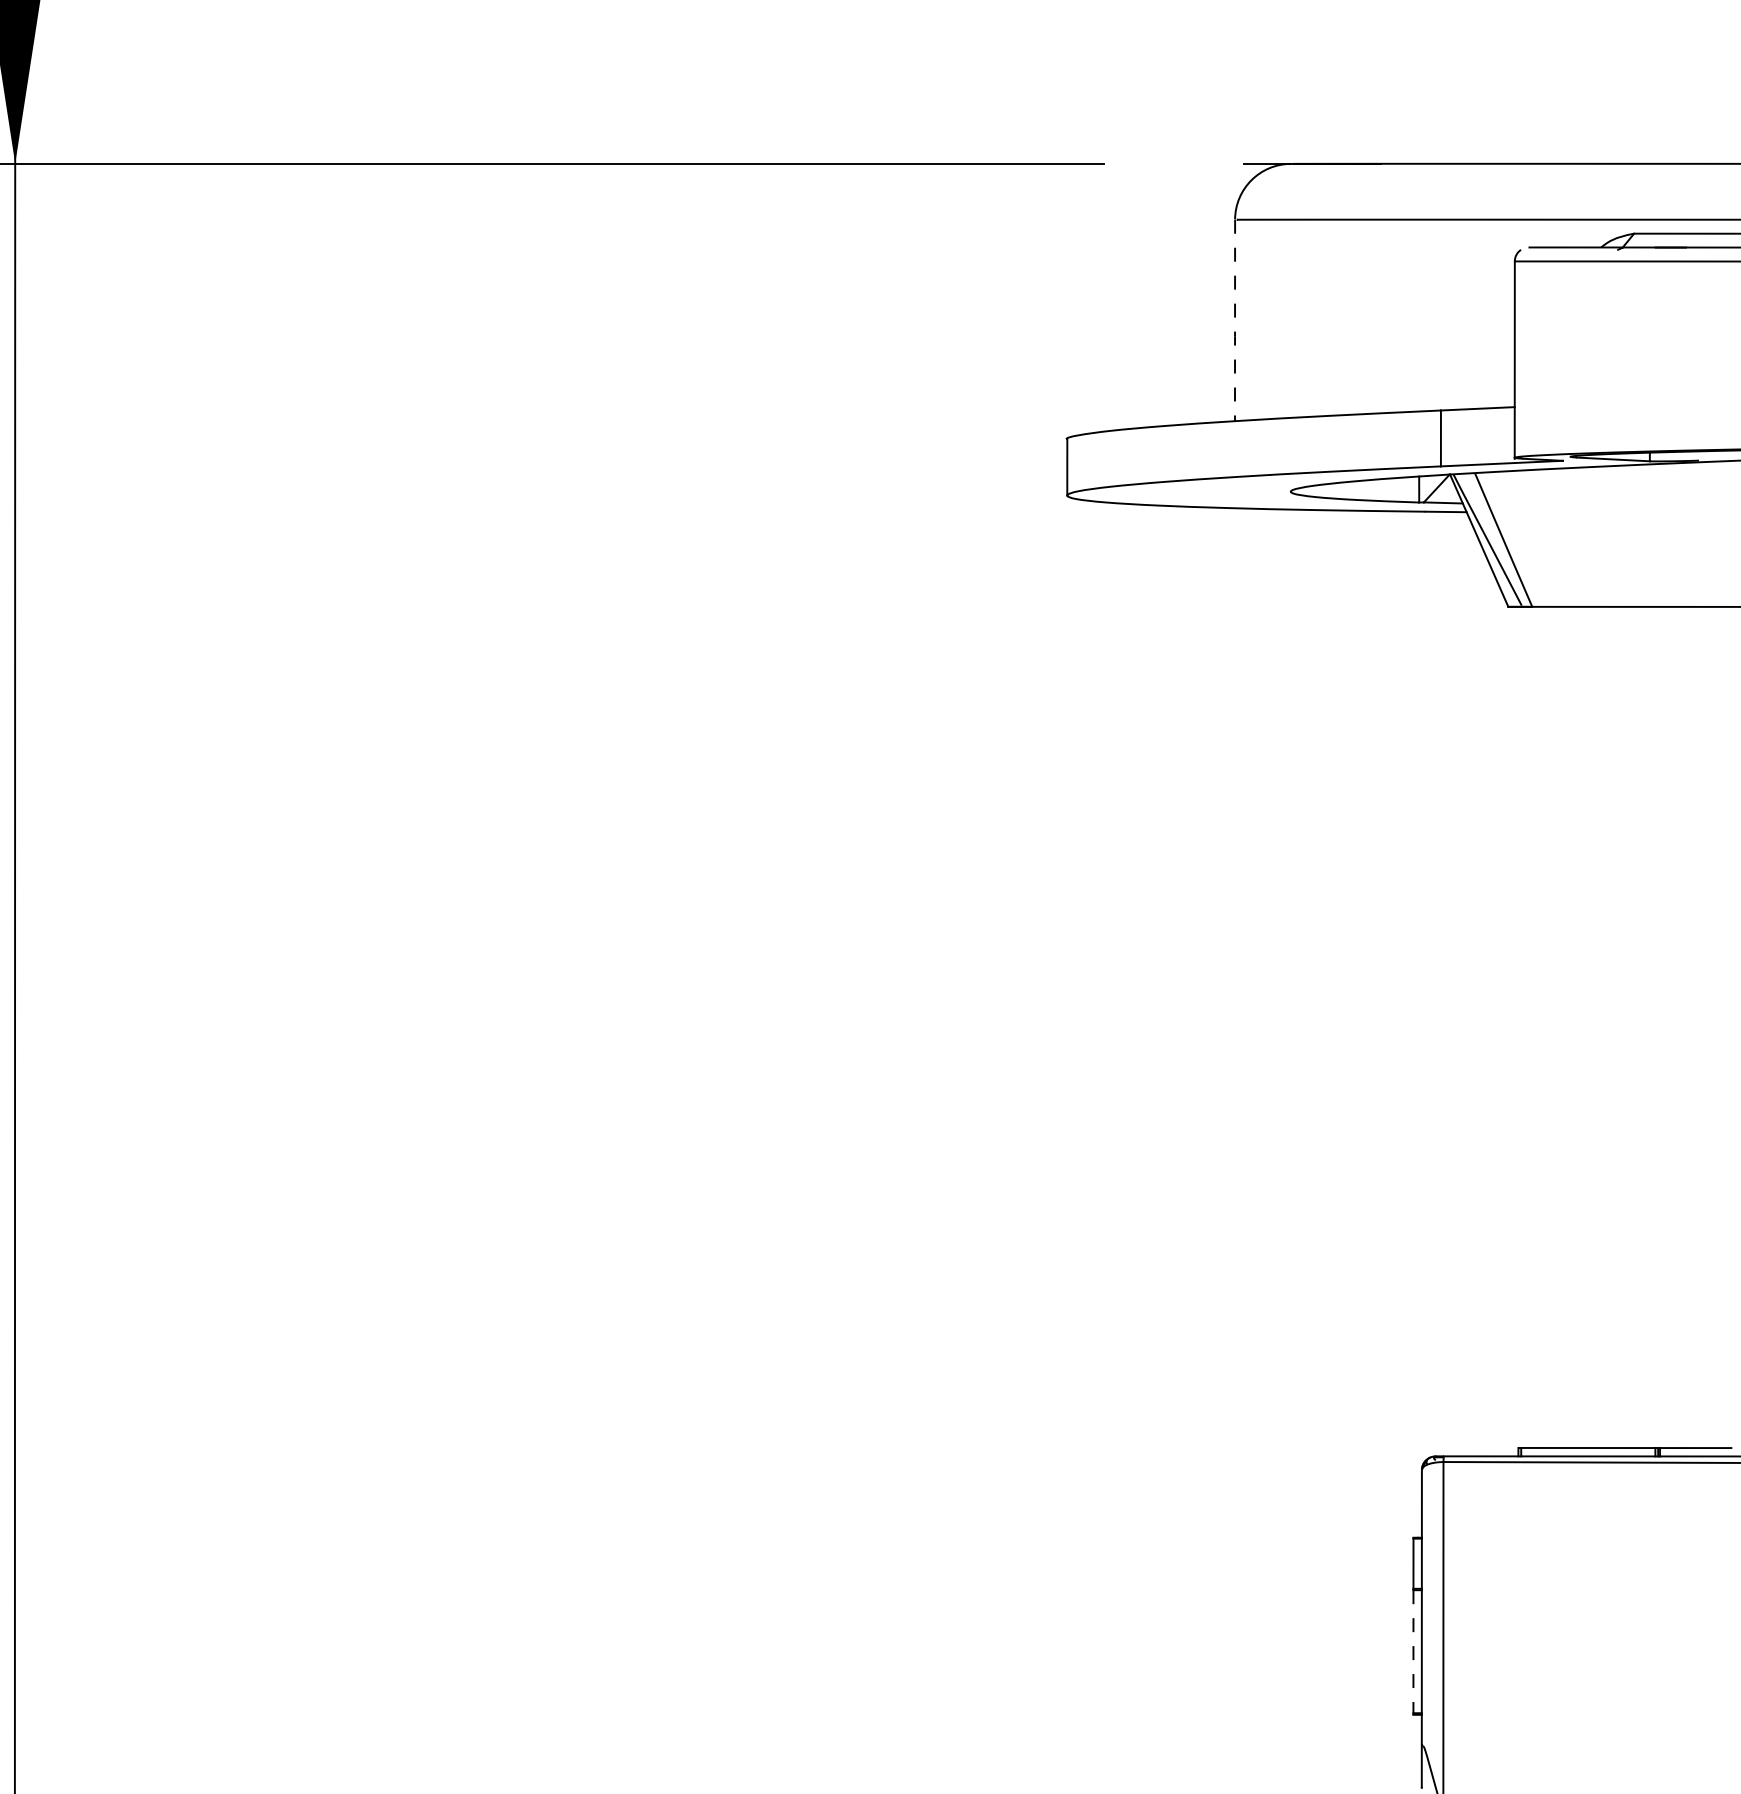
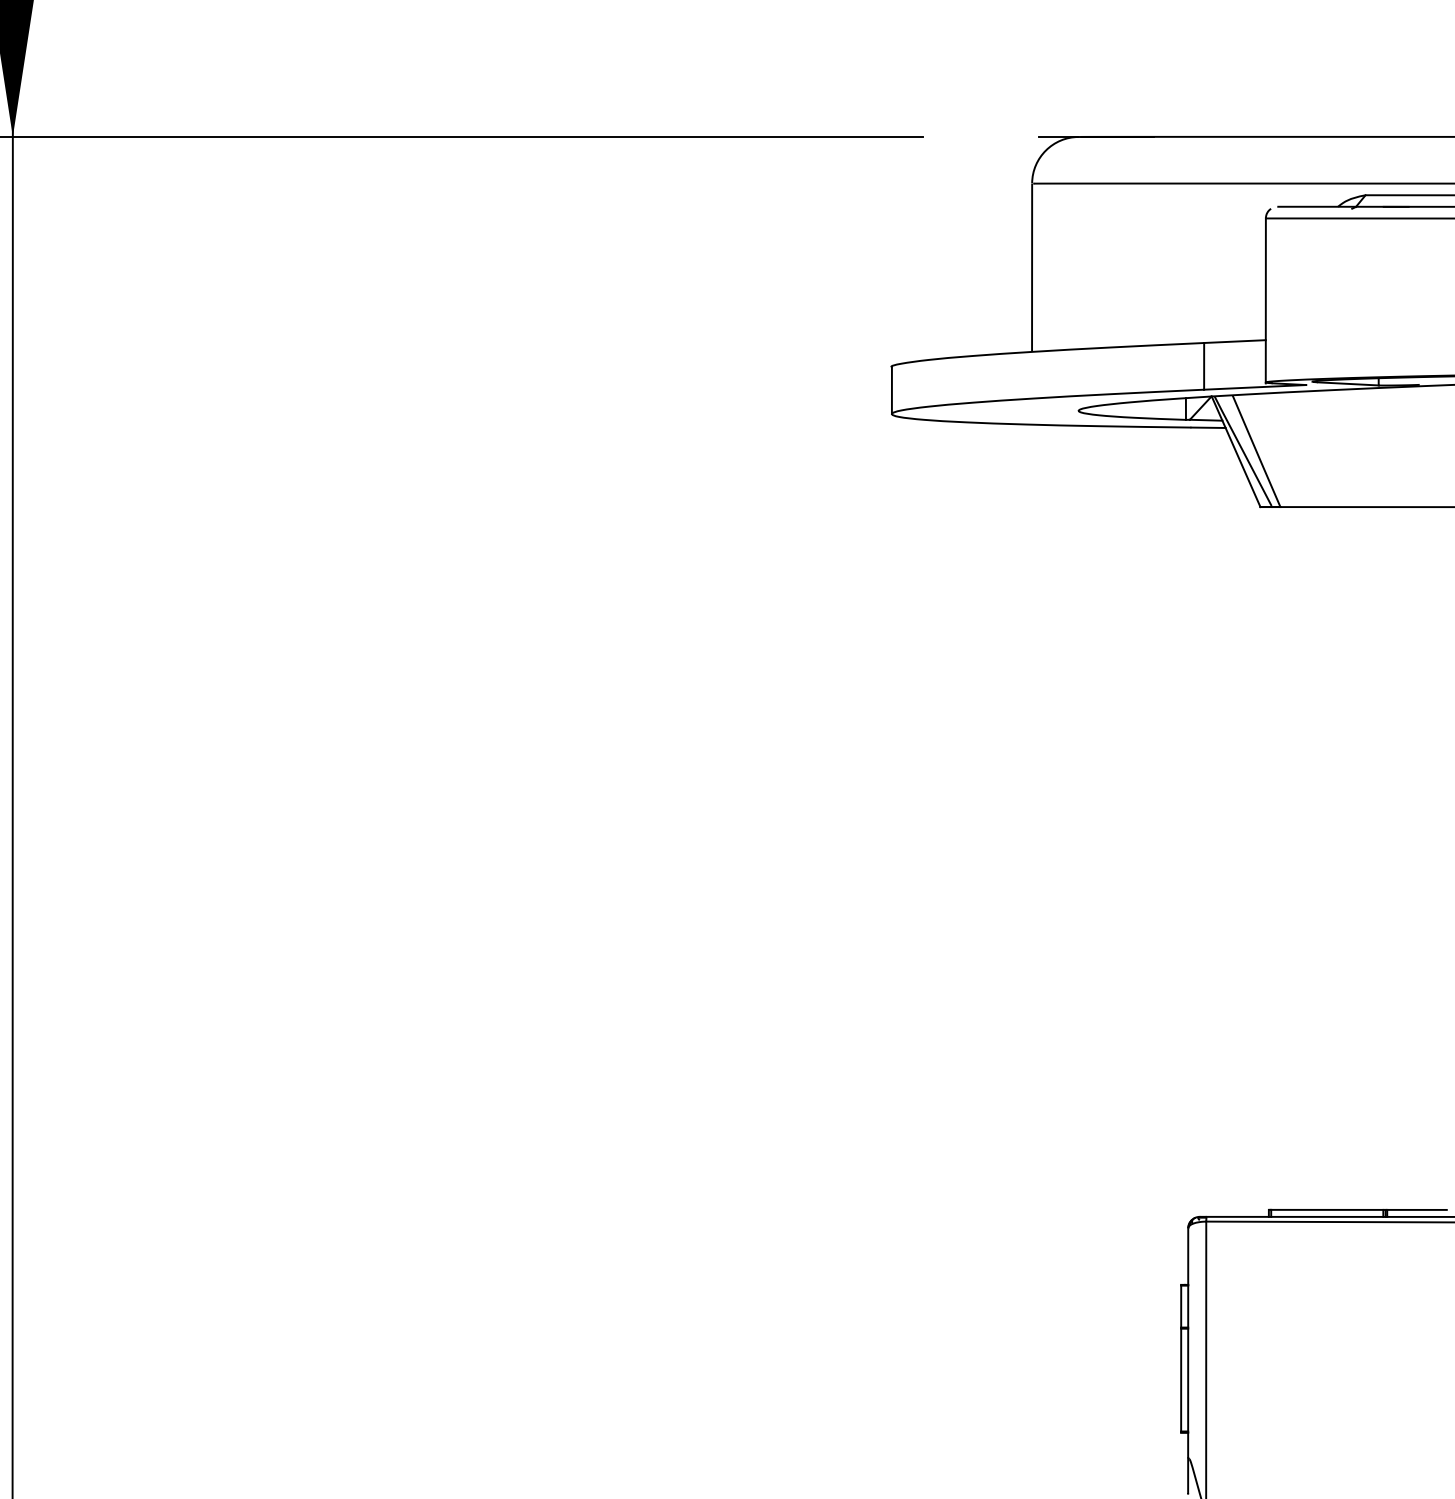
line: (1235, 321) -> (1032, 268), dashed -> solid
line: (1413, 1652) -> (1181, 1380), dashed -> solid

